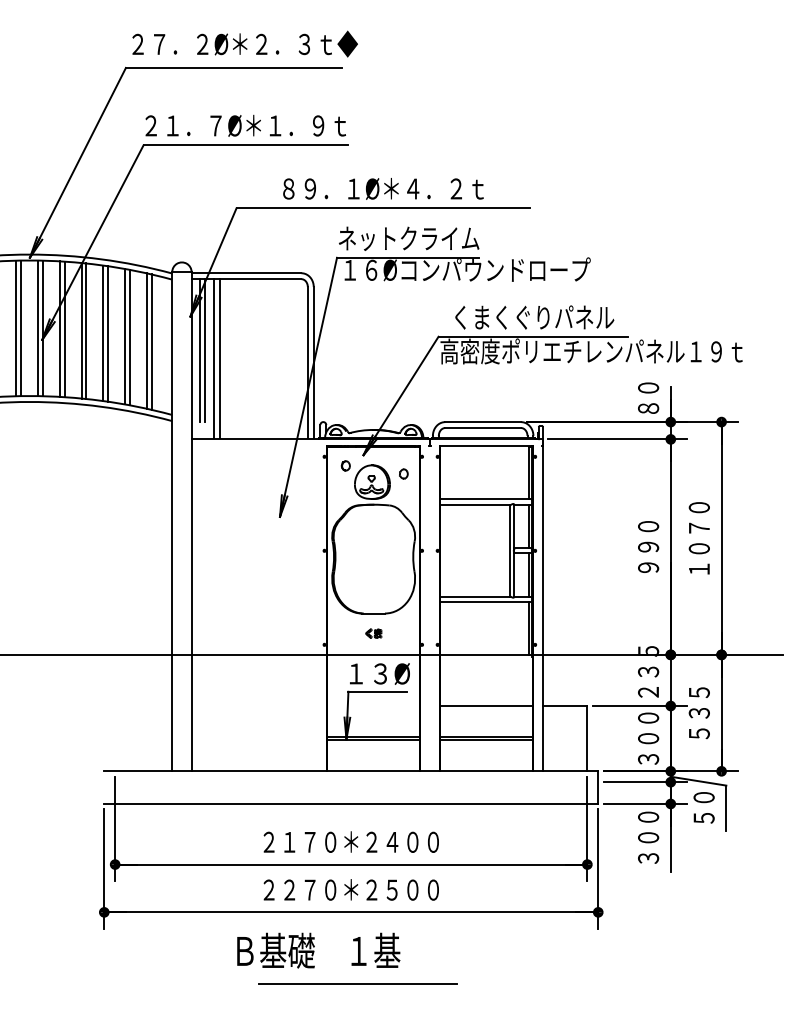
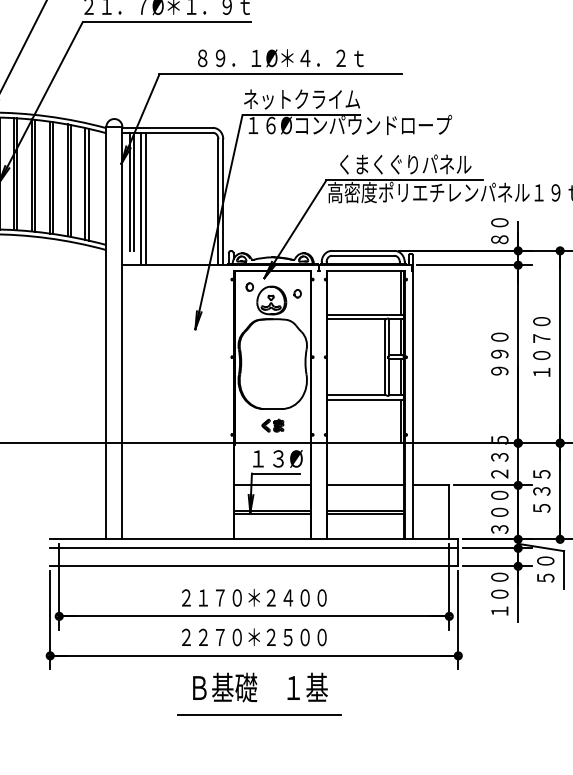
part: (373, 633) -> (272, 425), size x1.67
line: (373, 706) -> (272, 485), added
line: (351, 782) -> (254, 548), added
text: (648, 857) -> (499, 610), ３００ -> １００
text: (318, 950) -> (260, 687), moved

